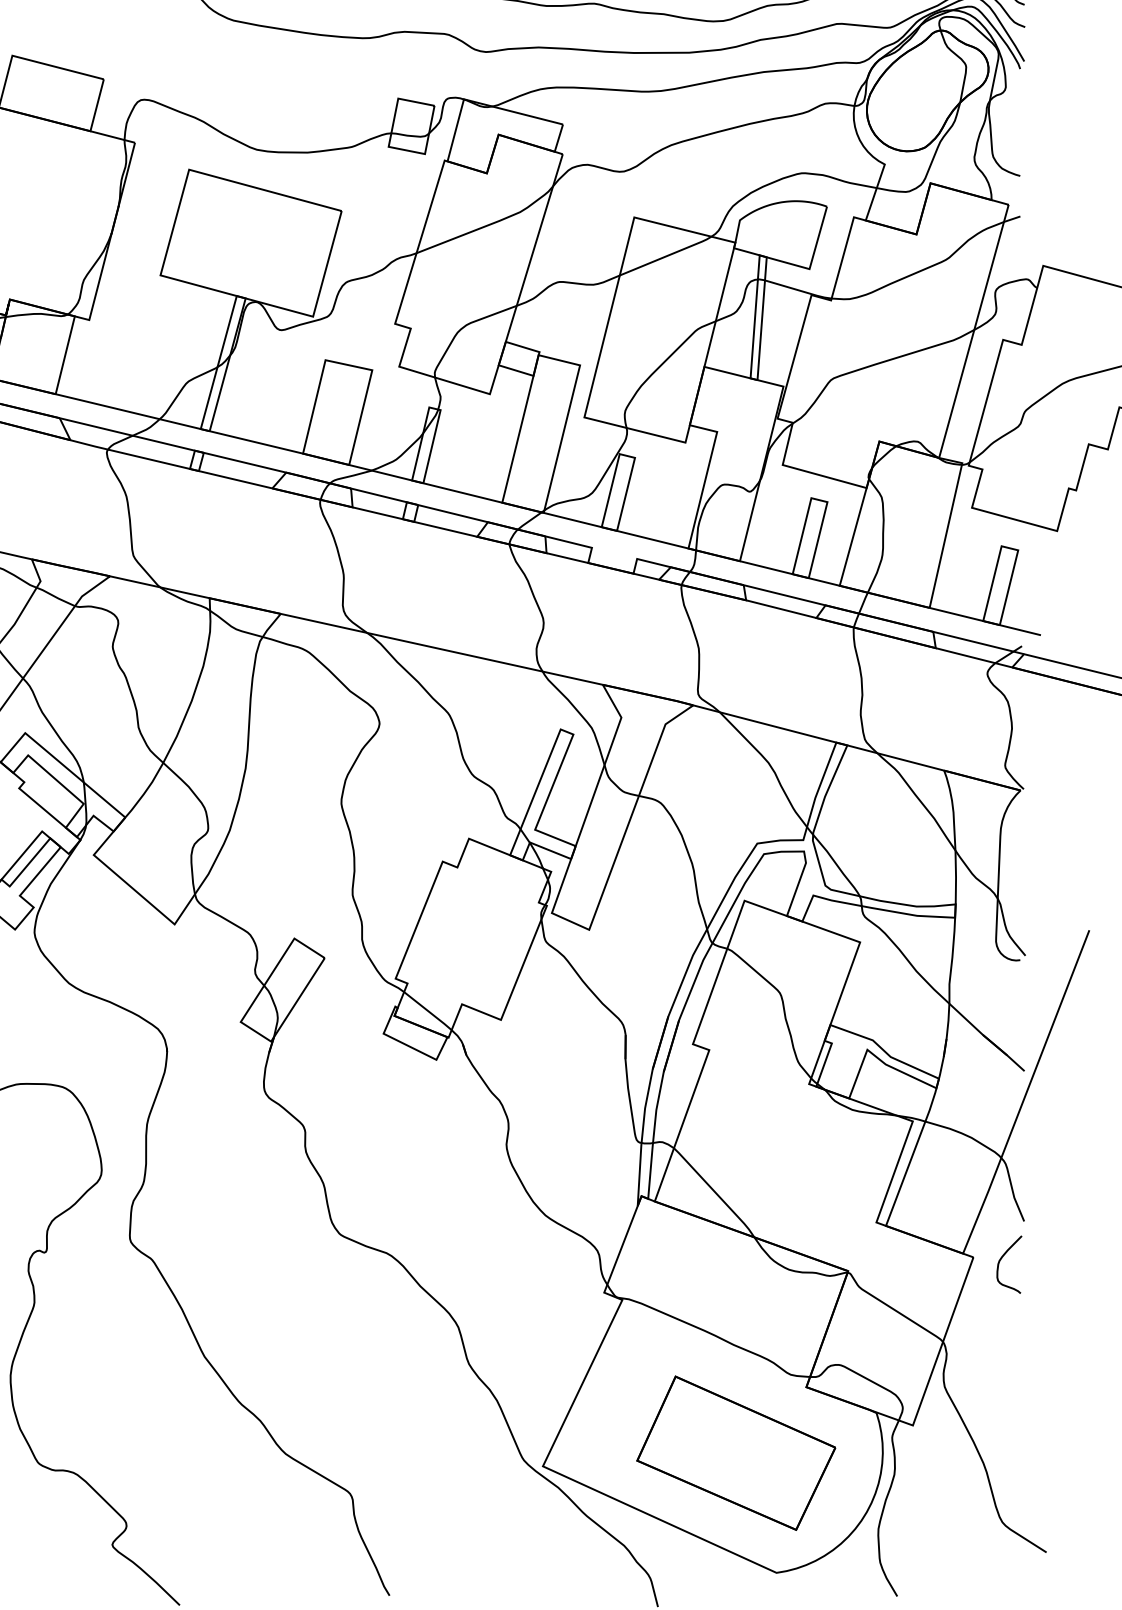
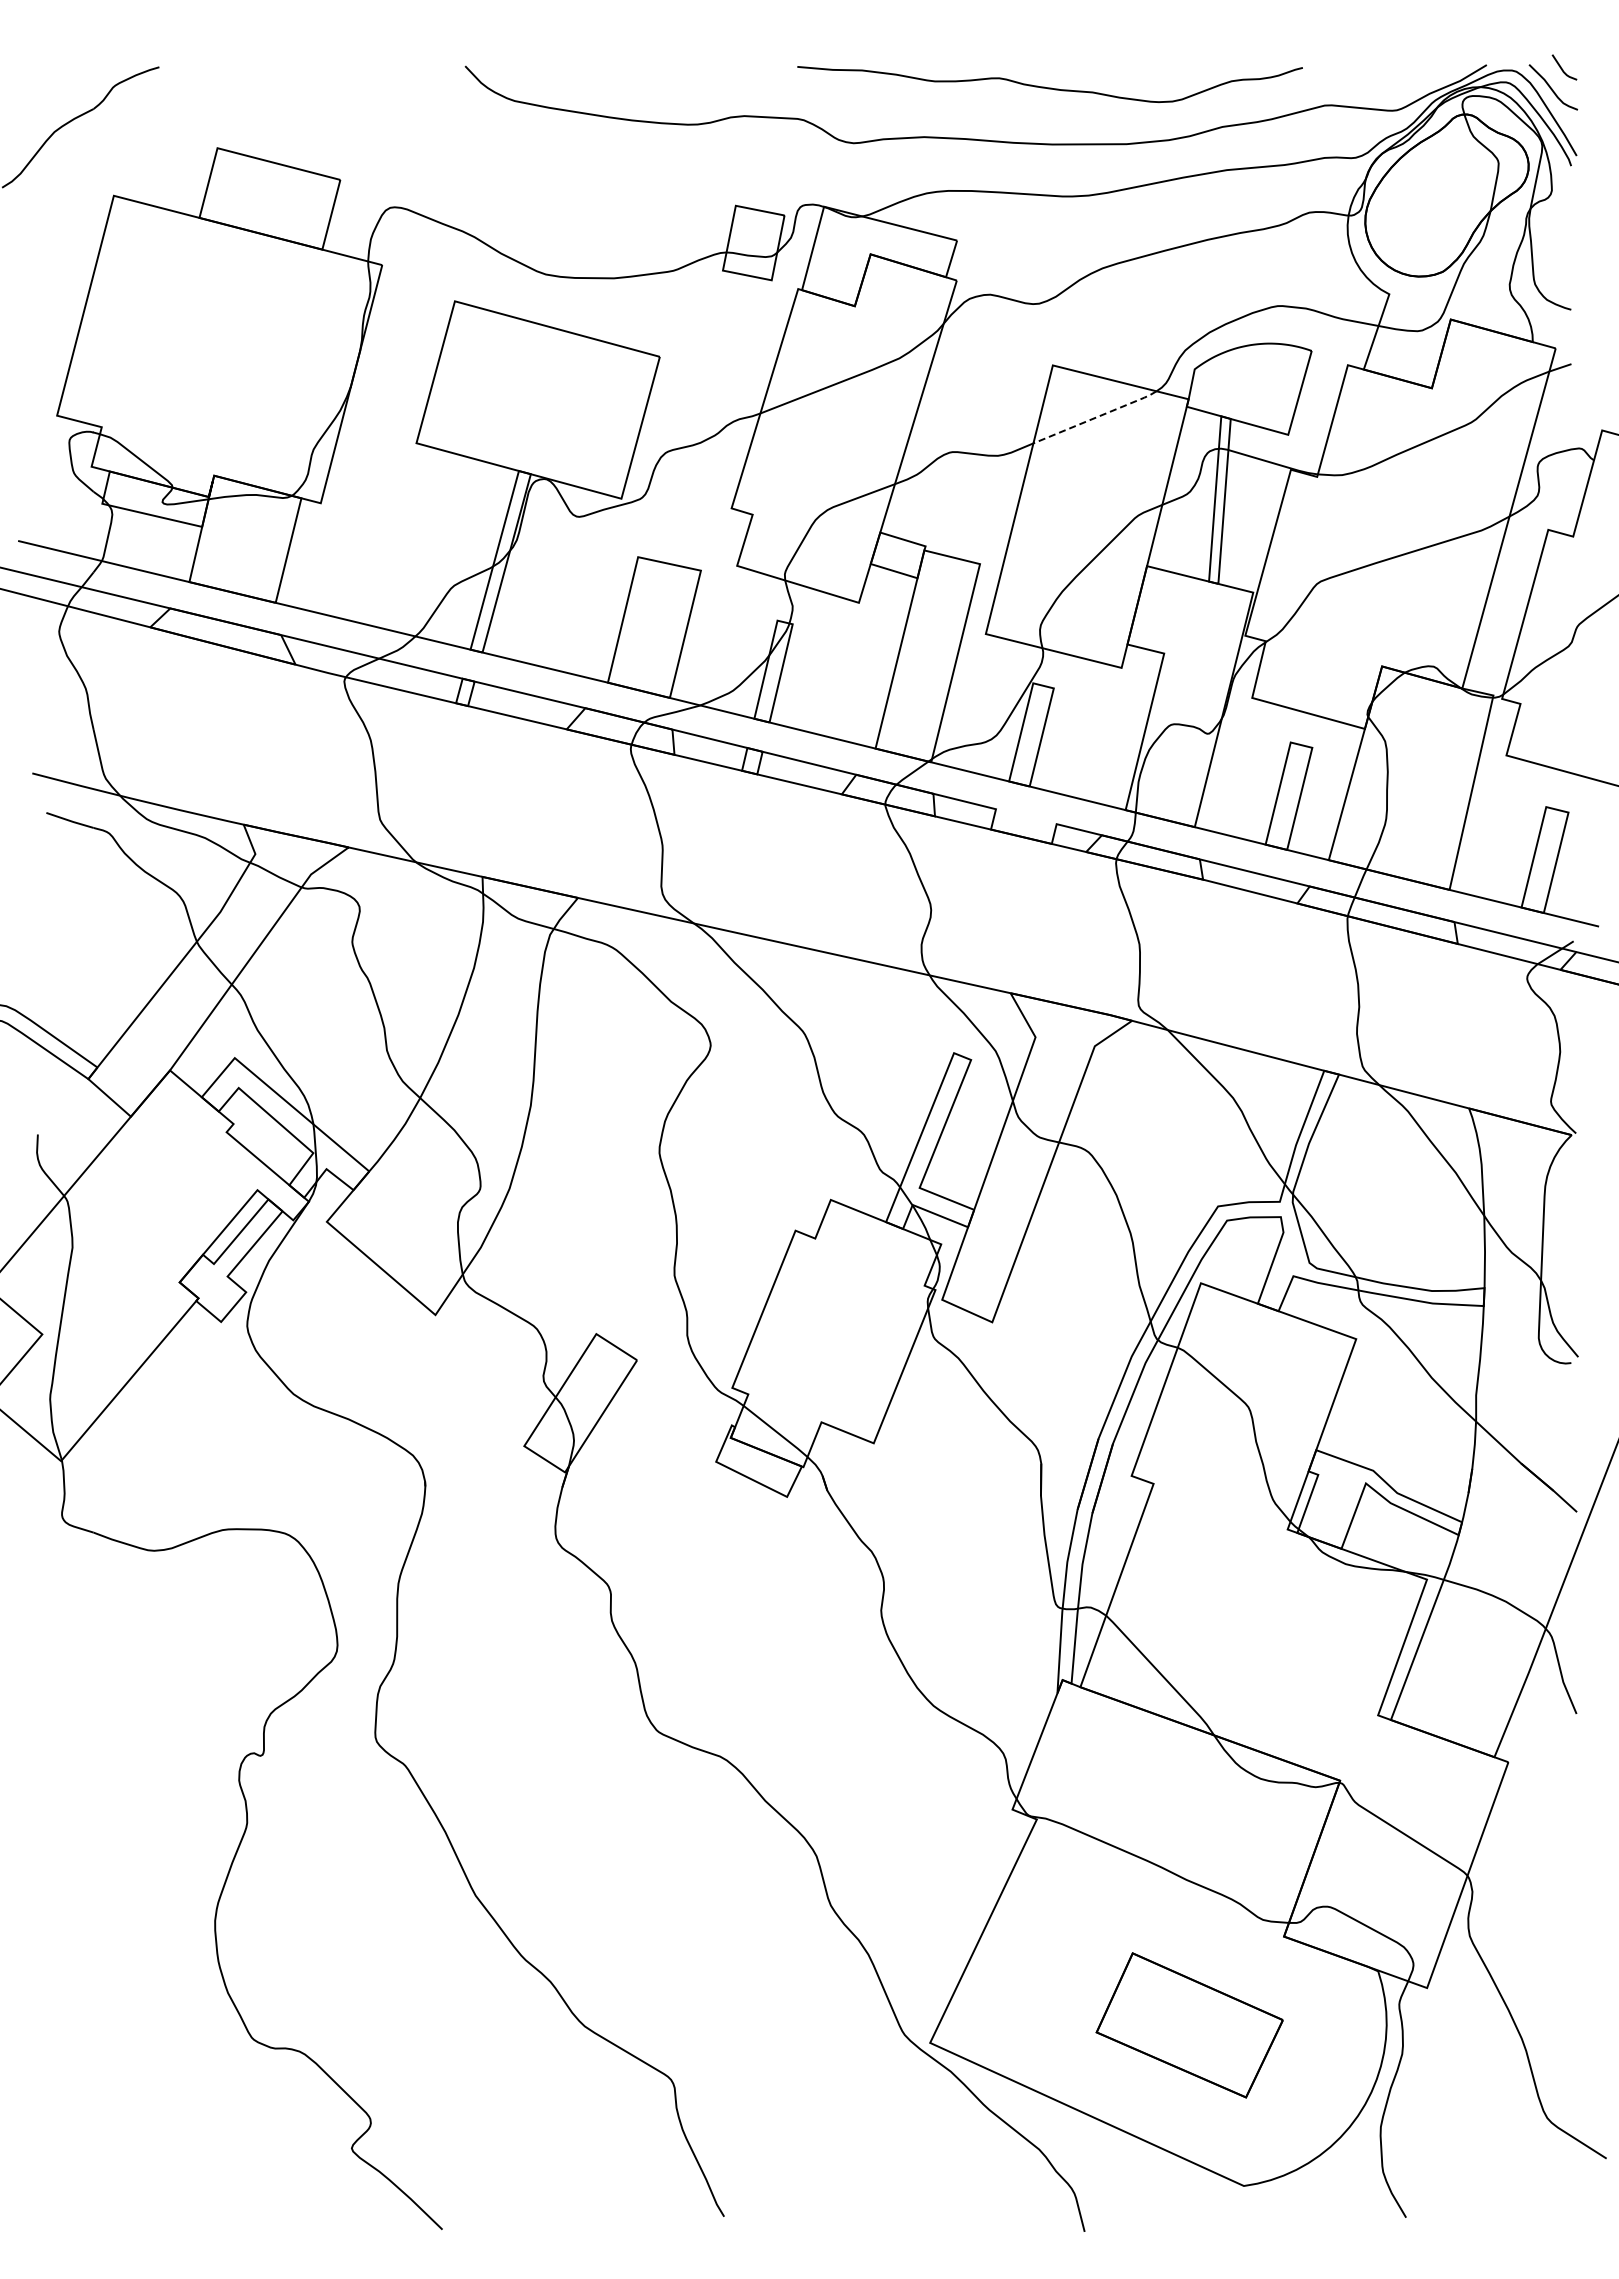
line: (666, 256) -> (1096, 417), solid -> dashed
curve: (1001, 1259) -> (1546, 1764), removed
part: (736, 1453) -> (1189, 2025), size x0.7

